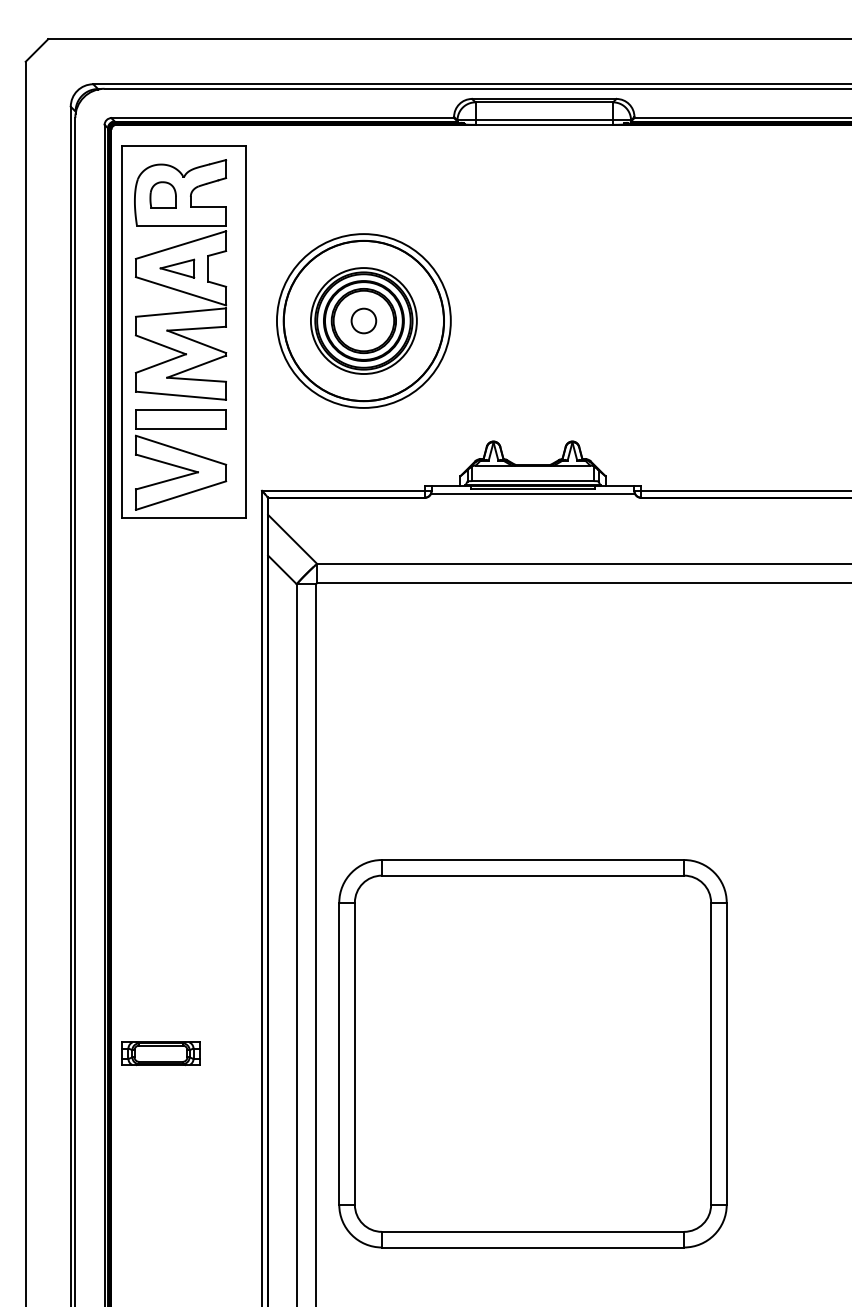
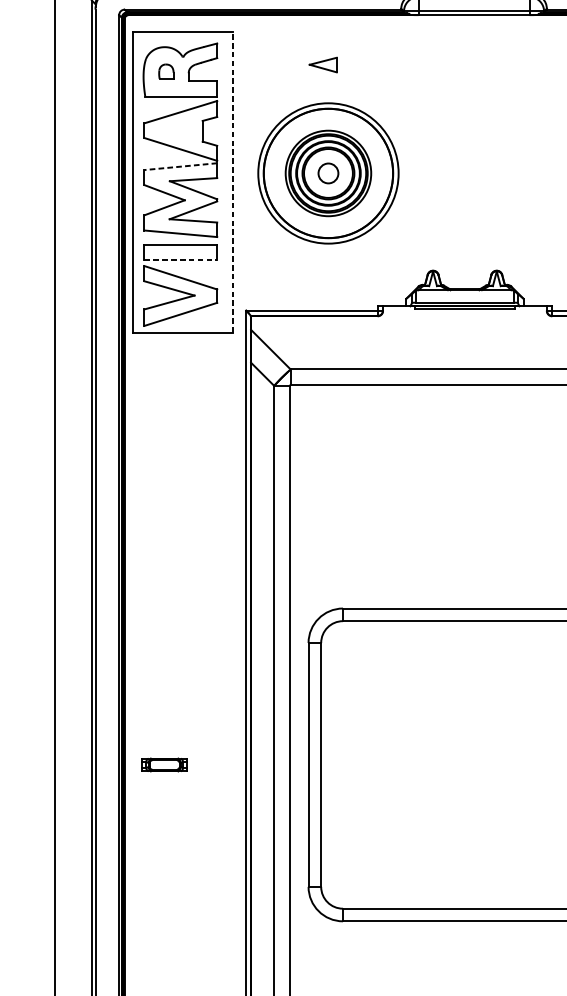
part: (162, 194) -> (165, 71), size x0.7
part: (177, 268) -> (323, 64), moved
line: (180, 312) -> (180, 166), solid -> dashed
line: (245, 331) -> (232, 181), solid -> dashed
line: (181, 428) -> (181, 260), solid -> dashed
line: (532, 493) -> (464, 312), removed
part: (160, 1053) -> (164, 764), size x0.7

